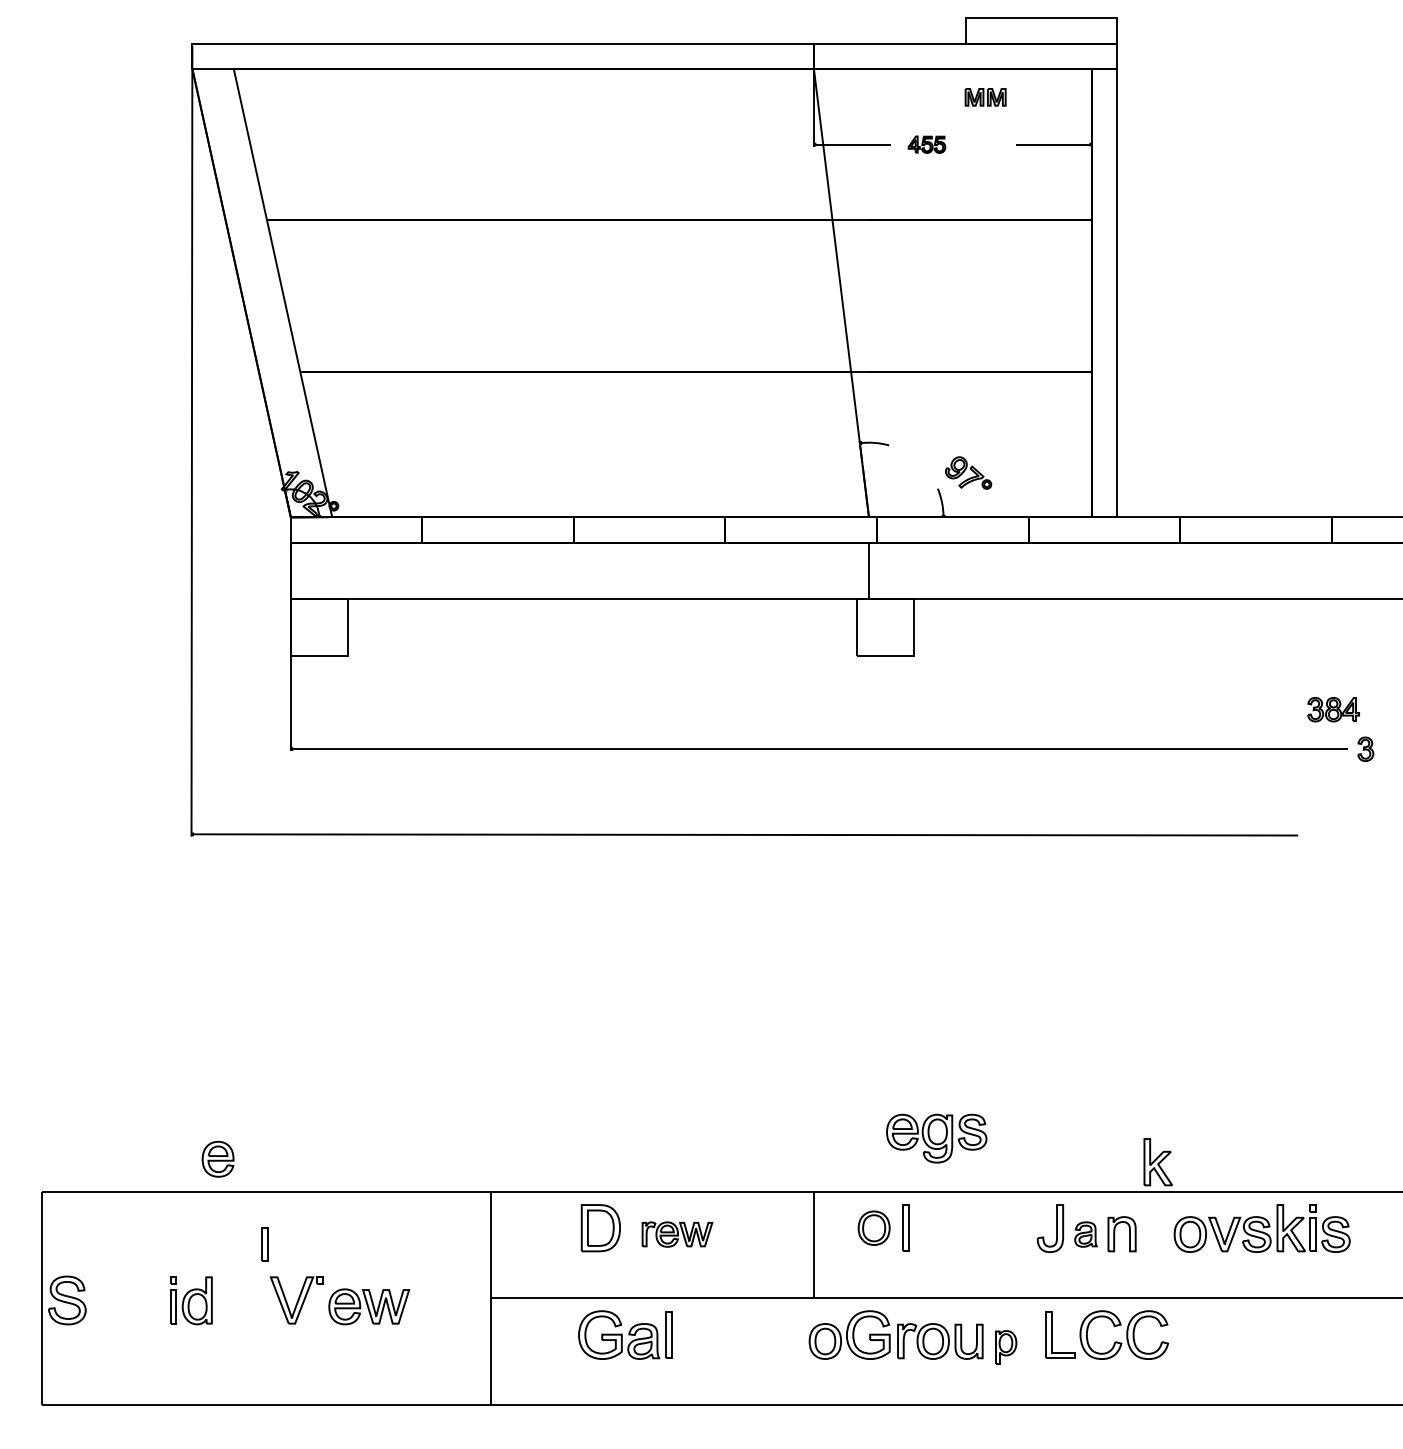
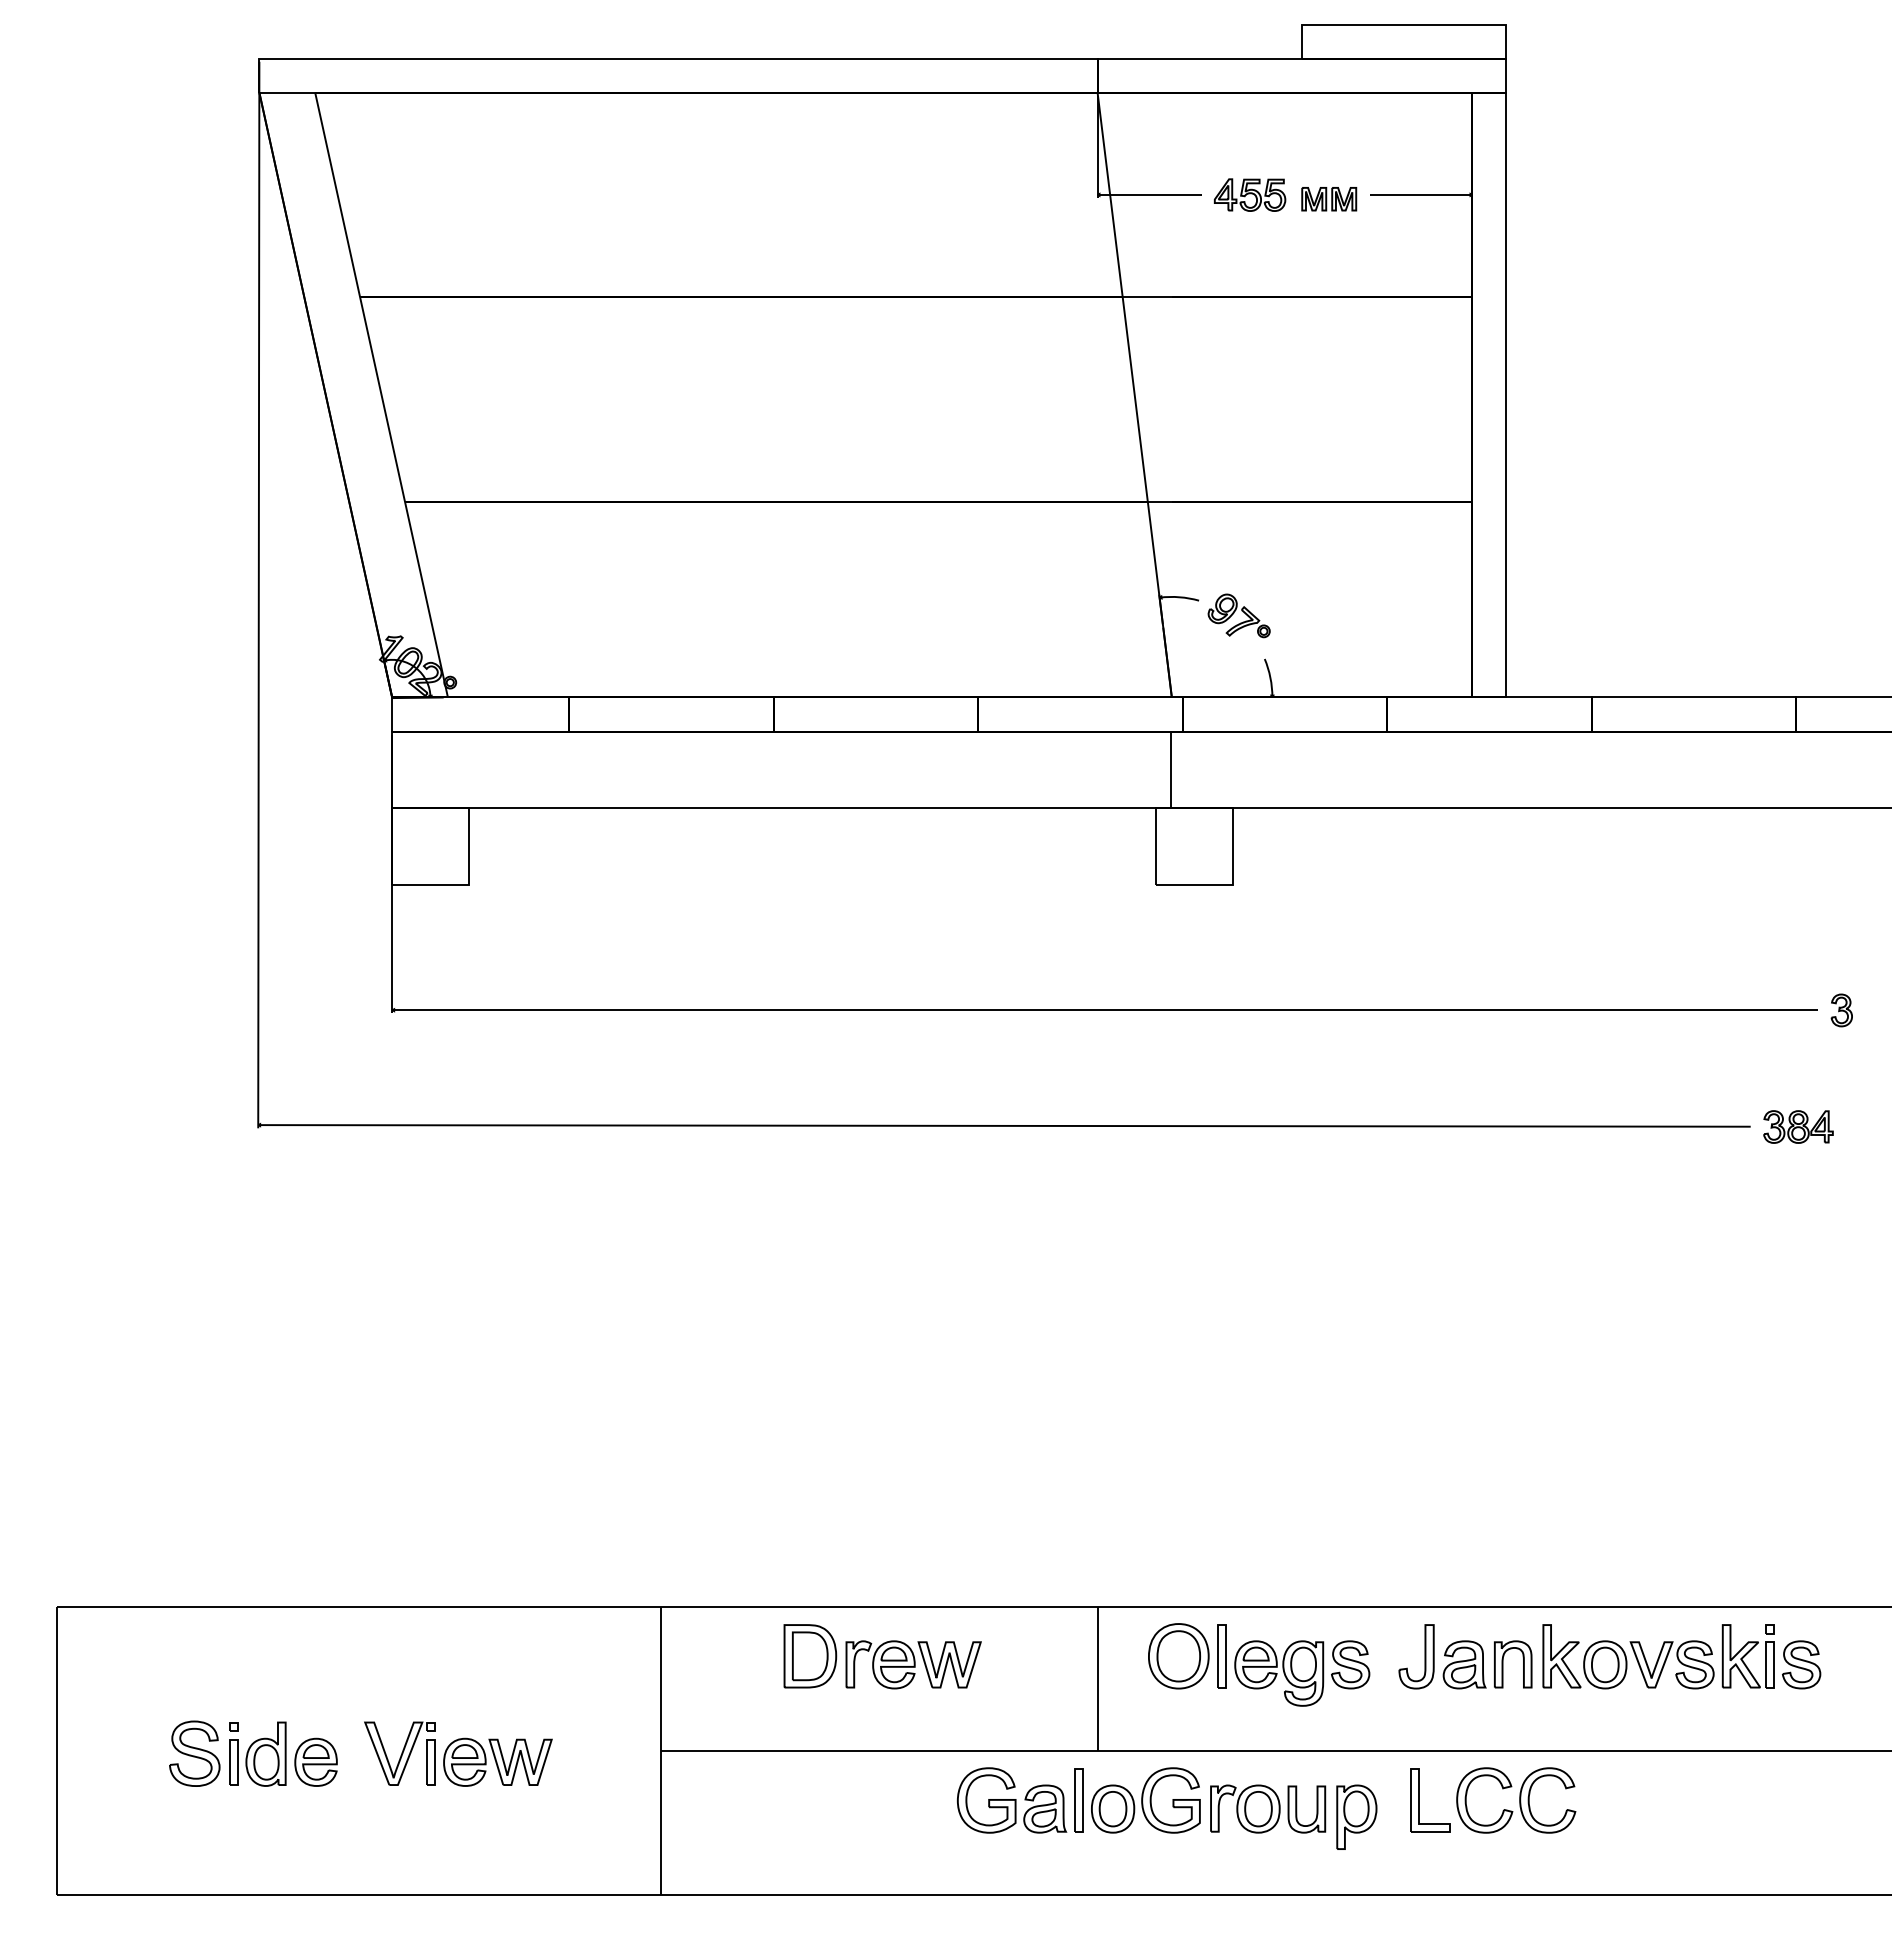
part: (985, 97) -> (1329, 199), moved
part: (926, 144) -> (1249, 194), size x1.43
part: (968, 472) -> (1238, 615), moved
part: (1333, 709) -> (1798, 1126), moved
part: (936, 1138) -> (1302, 1673), moved
part: (217, 1158) -> (315, 1761), moved
part: (1157, 1162) -> (1561, 1656), moved
part: (873, 1228) -> (1178, 1656), size x1.43
part: (677, 1234) -> (913, 1664), size x1.43
part: (1085, 1234) -> (1464, 1664), size x1.43
part: (264, 1244) -> (430, 1762), moved
part: (67, 1300) -> (194, 1753), moved
part: (624, 1335) -> (1019, 1800), moved
part: (1005, 1346) -> (1356, 1816), size x1.43

